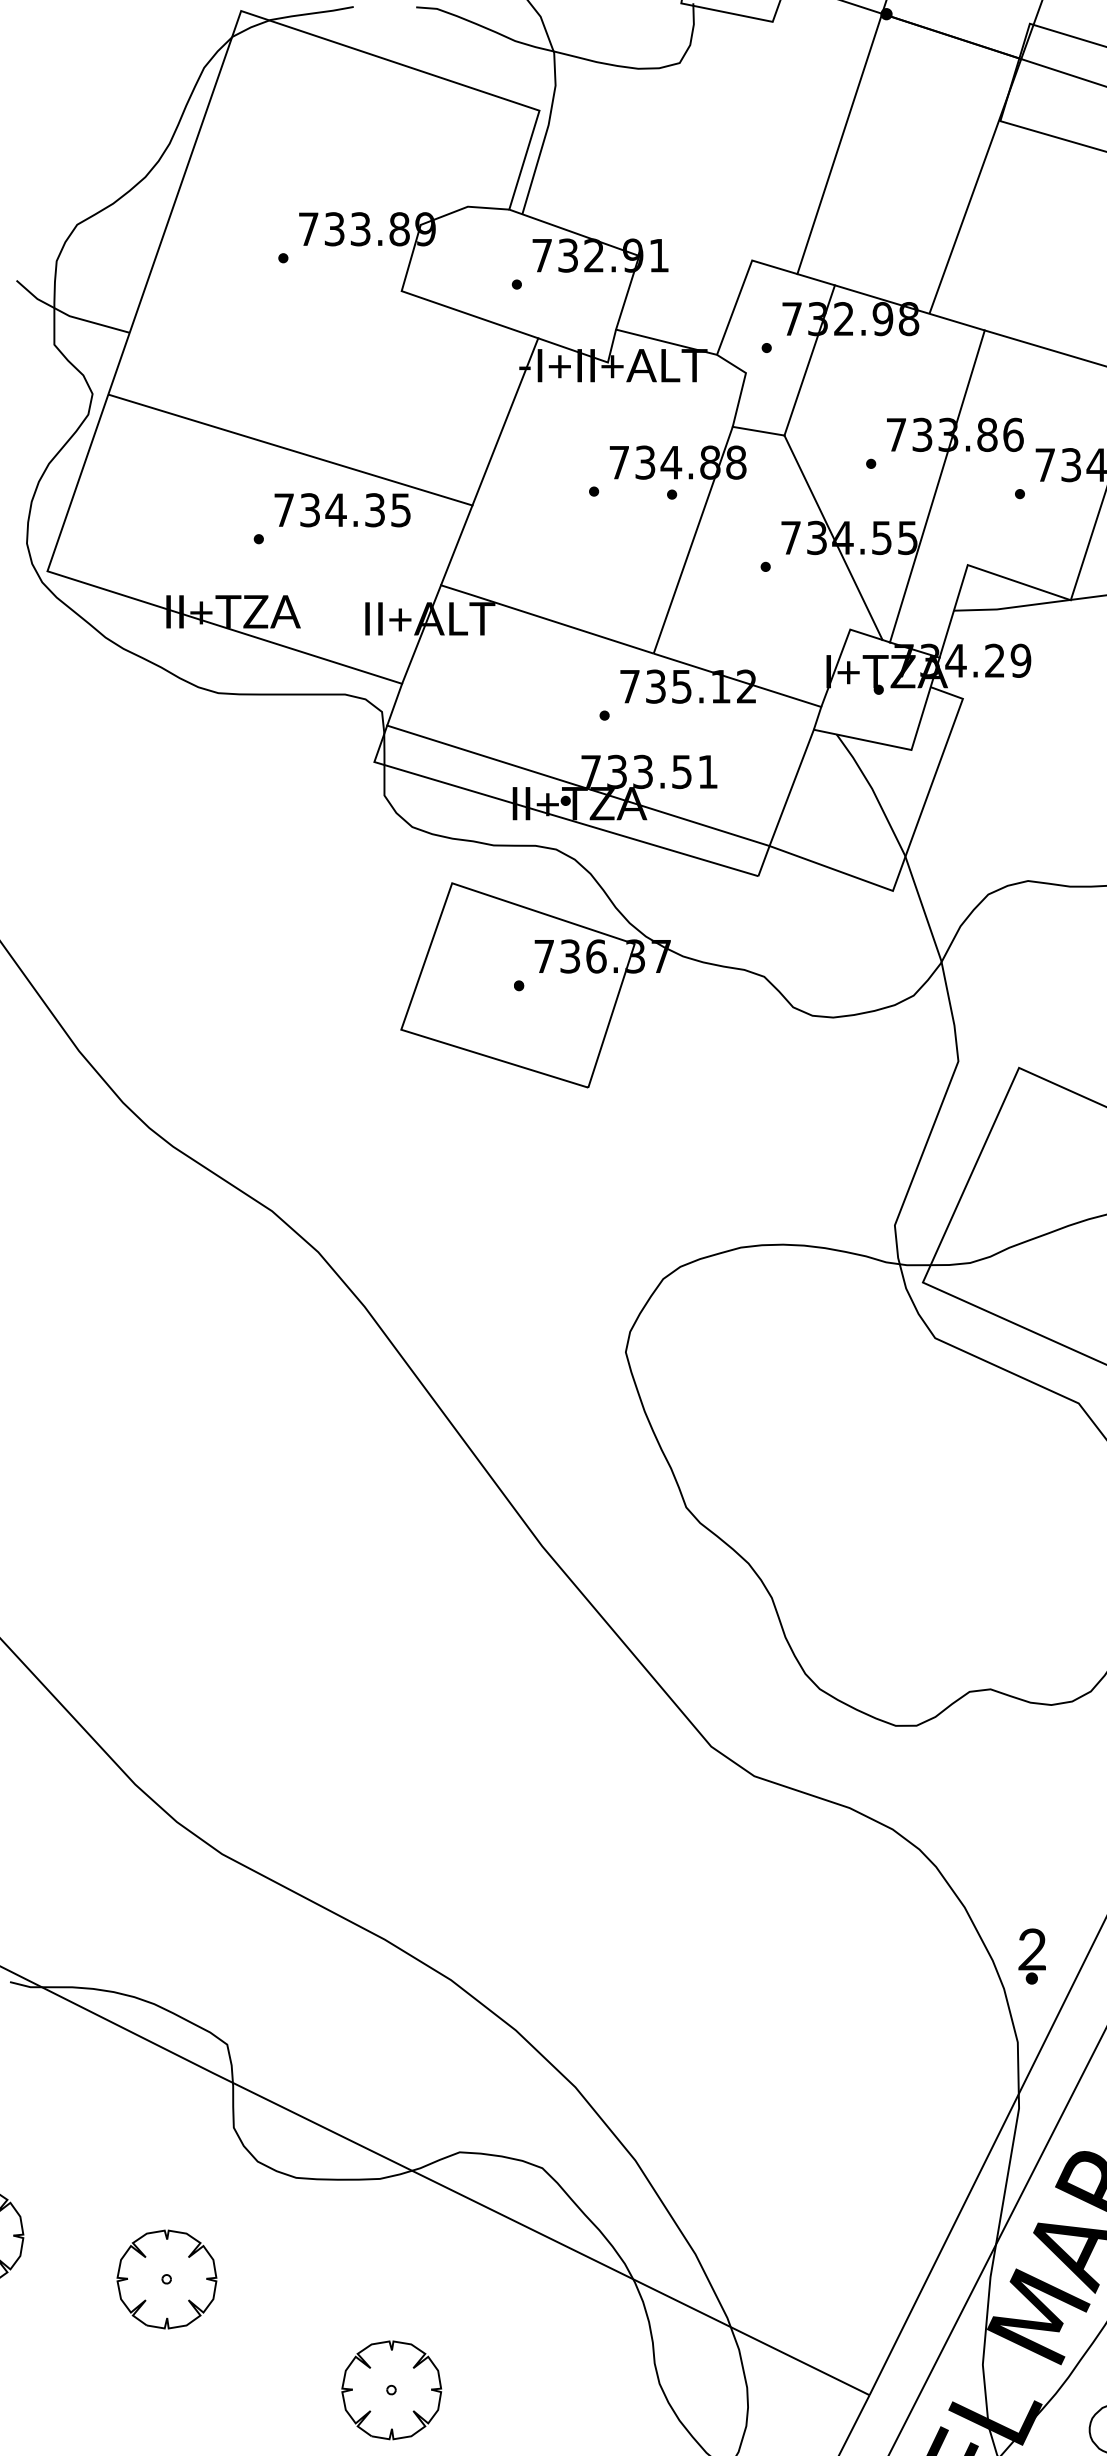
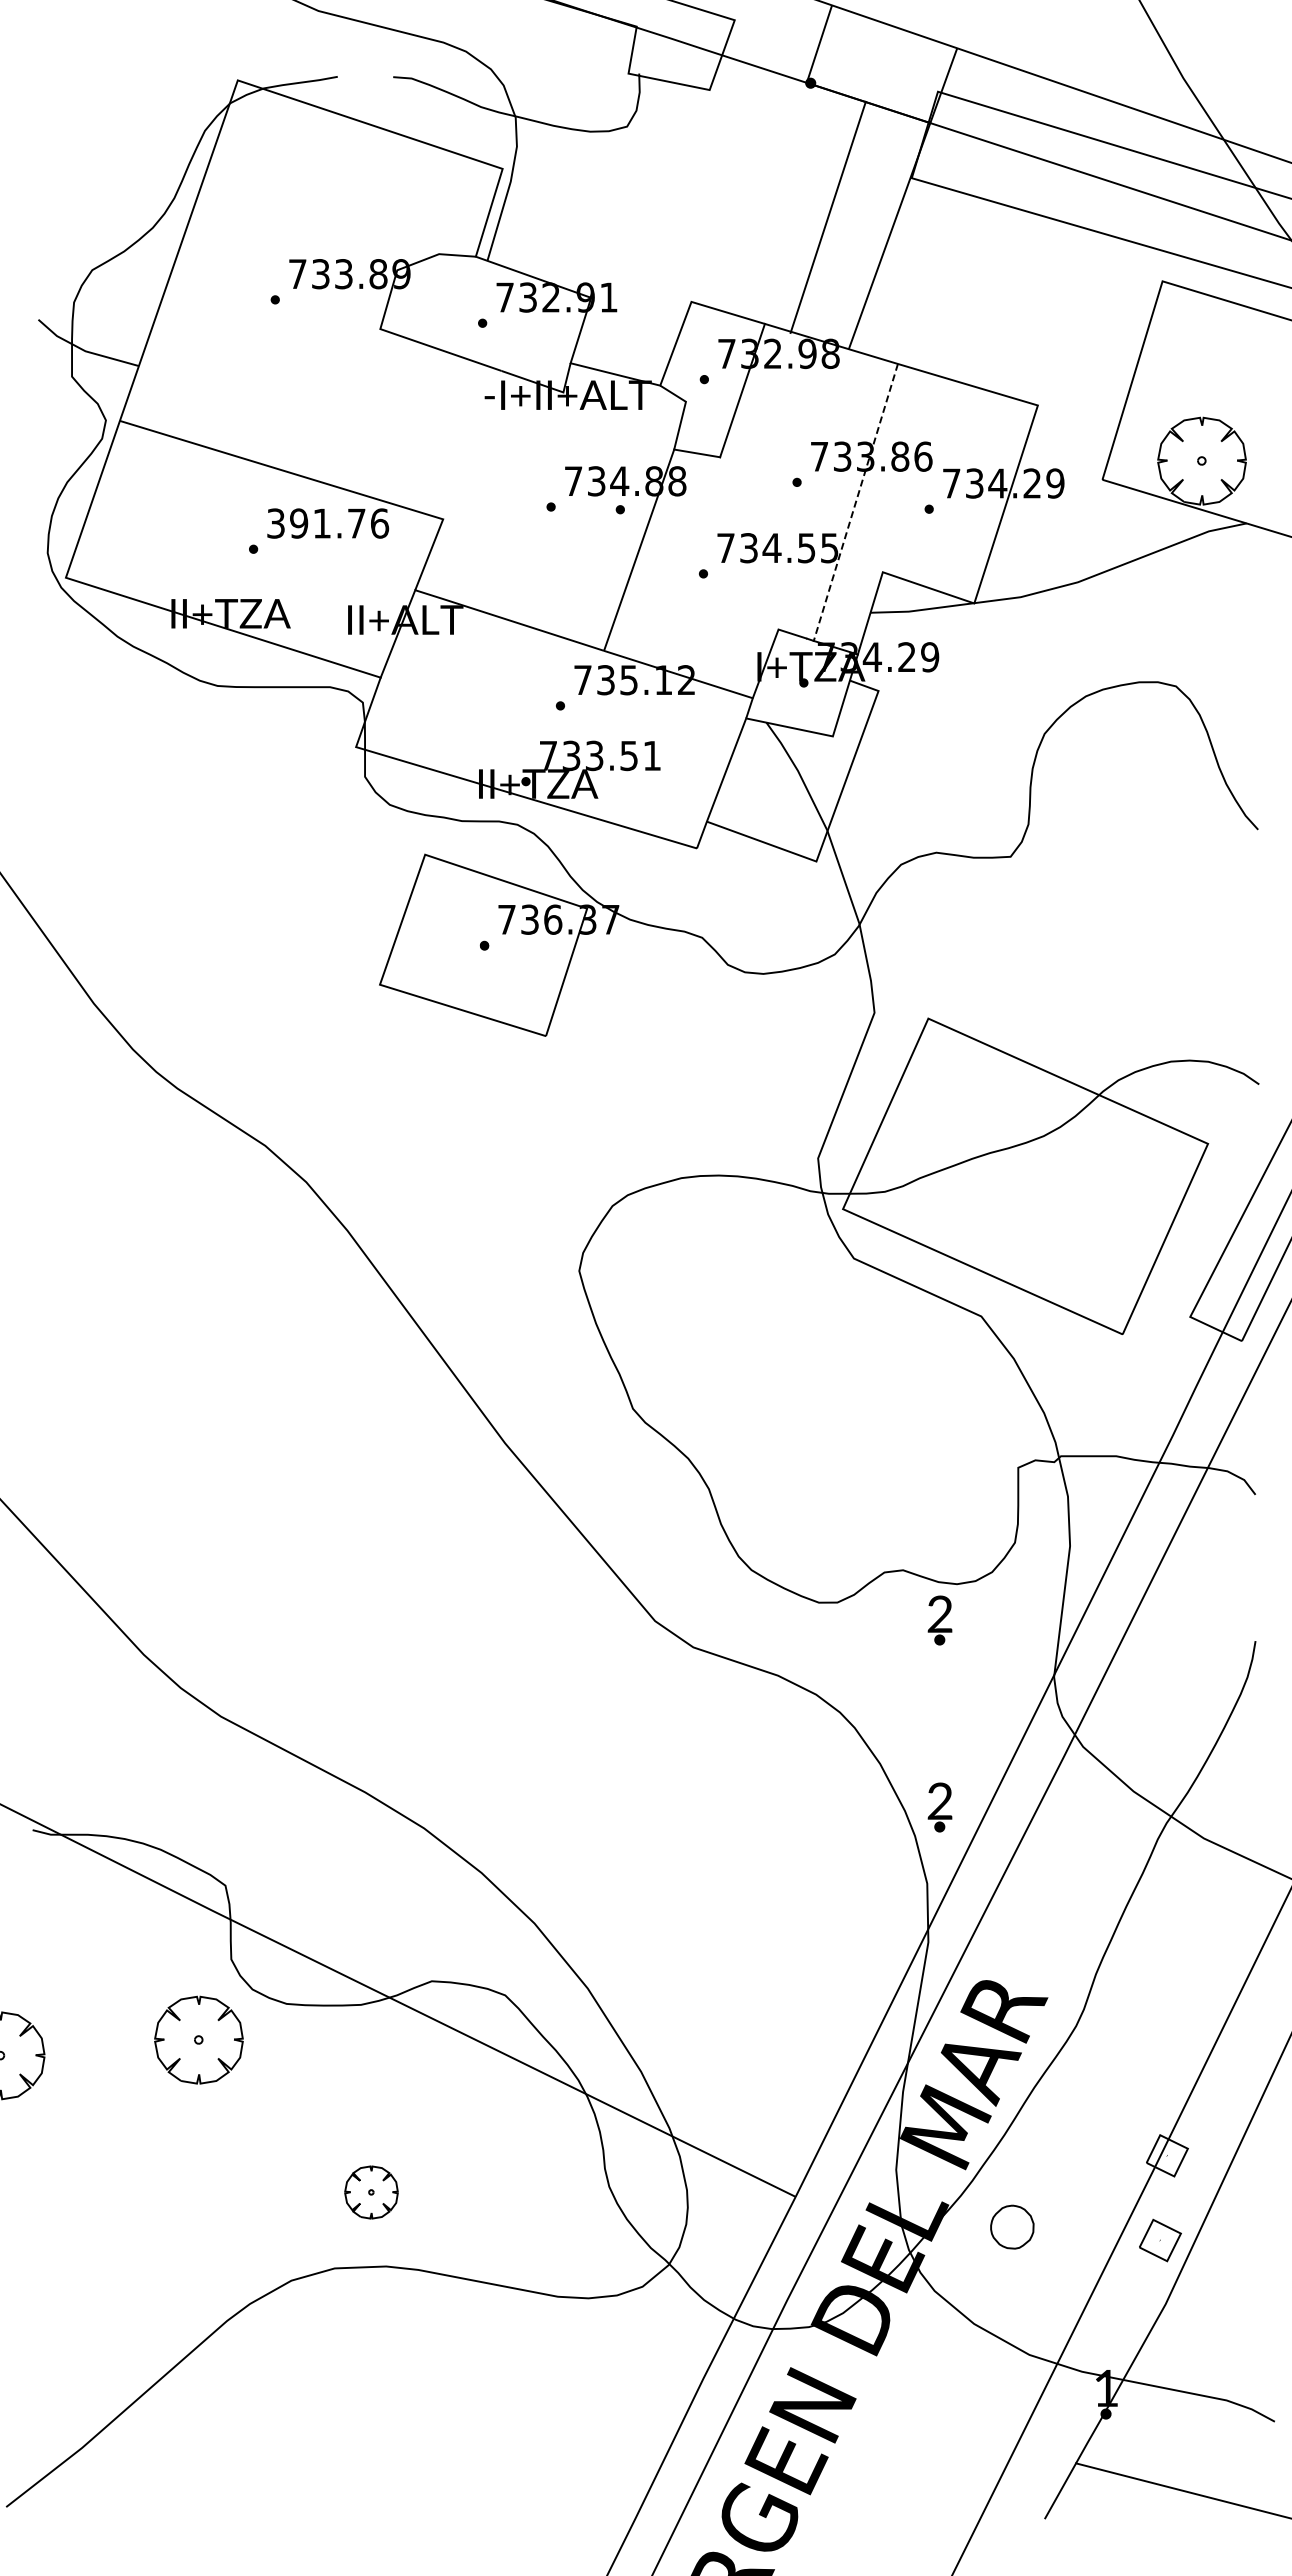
line: (838, 142) -> (827, 216), moved
line: (505, 421) -> (472, 444), removed
line: (936, 486) -> (855, 502), solid -> dashed
text: (343, 510) -> (328, 523), 734.35 -> 391.76
line: (833, 537) -> (763, 547), removed
line: (577, 785) -> (536, 767), removed
part: (1031, 1745) -> (939, 1620), added
part: (166, 2278) -> (198, 2039), moved
part: (391, 2390) -> (371, 2192), size x0.6

